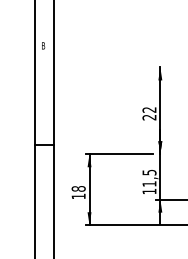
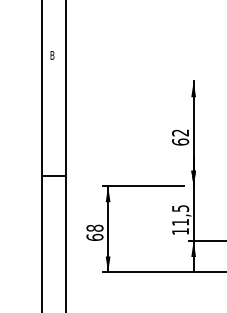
text: (149, 117) -> (180, 141), 22 -> 62
text: (78, 195) -> (94, 236), 18 -> 68

